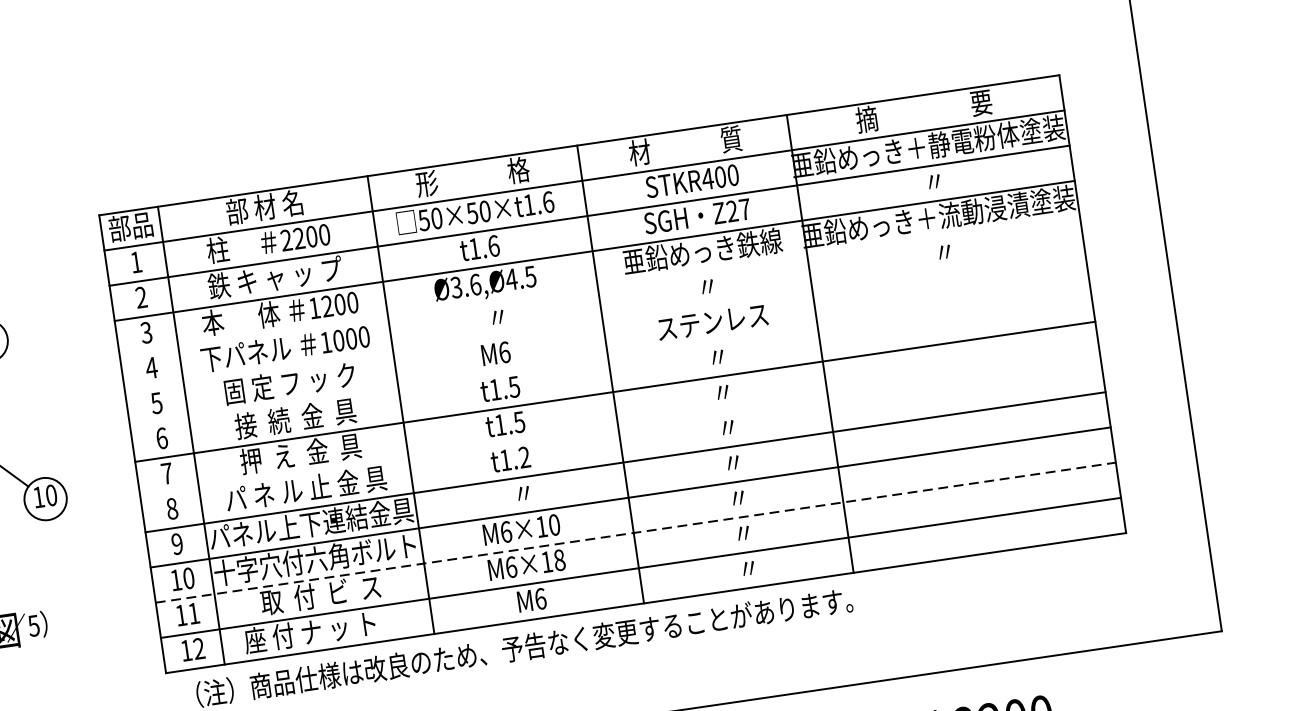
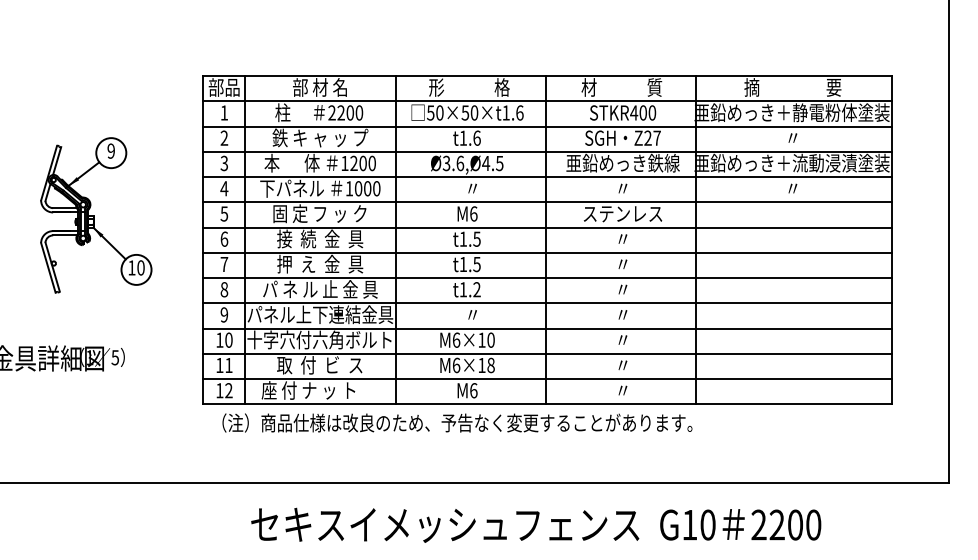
line: (600, 286) -> (547, 177), added
line: (605, 321) -> (547, 202), added
line: (610, 356) -> (547, 227), added
line: (620, 427) -> (547, 278), added
line: (635, 532) -> (547, 353), dashed -> solid

